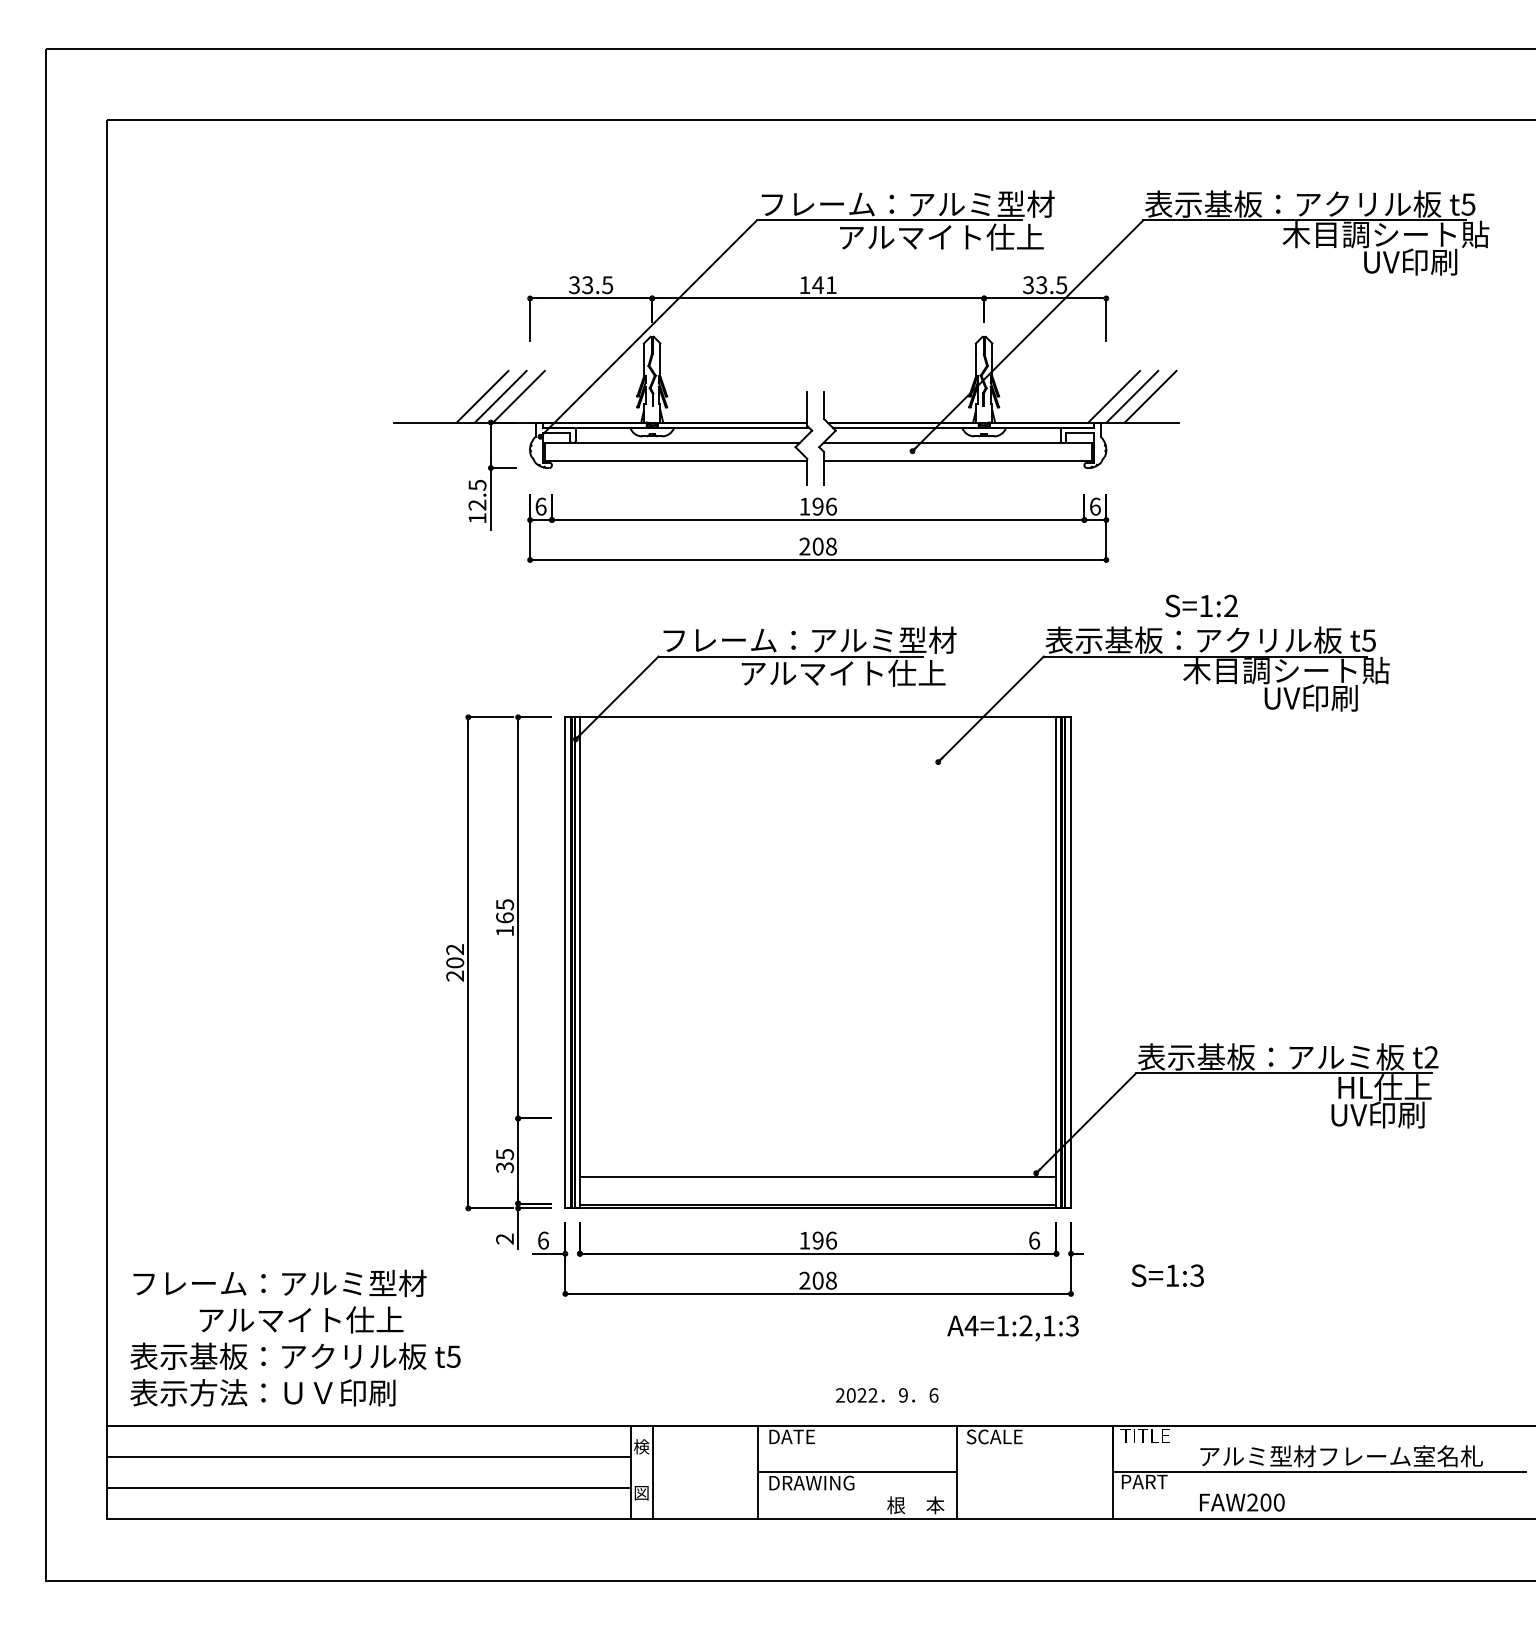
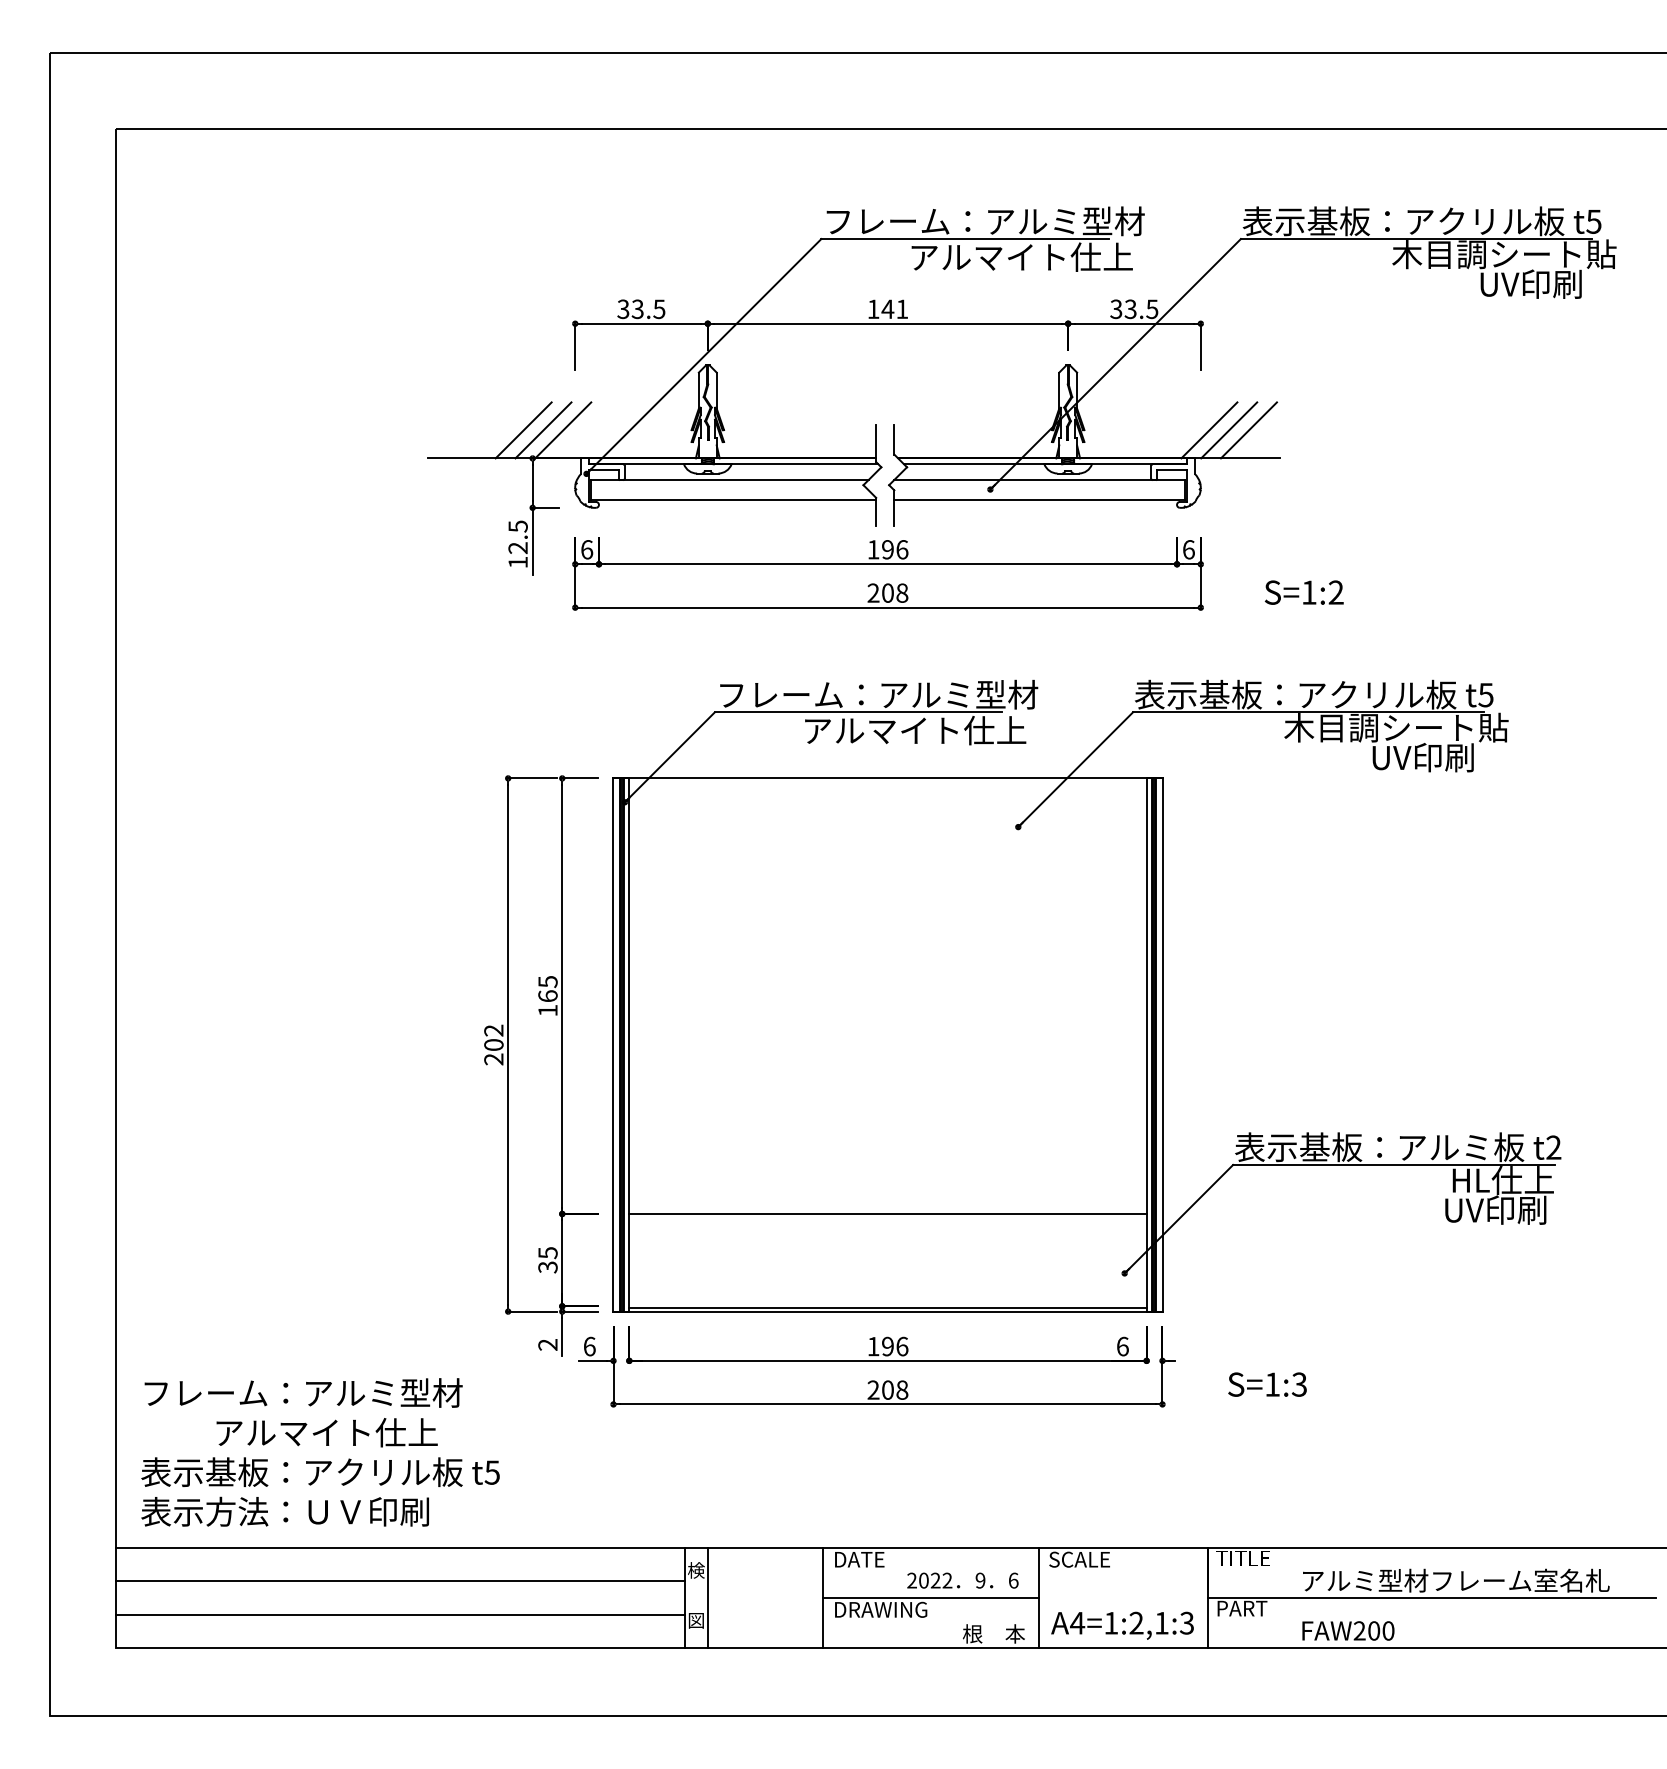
text: (1200, 605) -> (1303, 592), moved
line: (817, 1176) -> (887, 1213), moved
text: (1013, 1328) -> (1122, 1625), moved
text: (886, 1395) -> (962, 1580), moved

